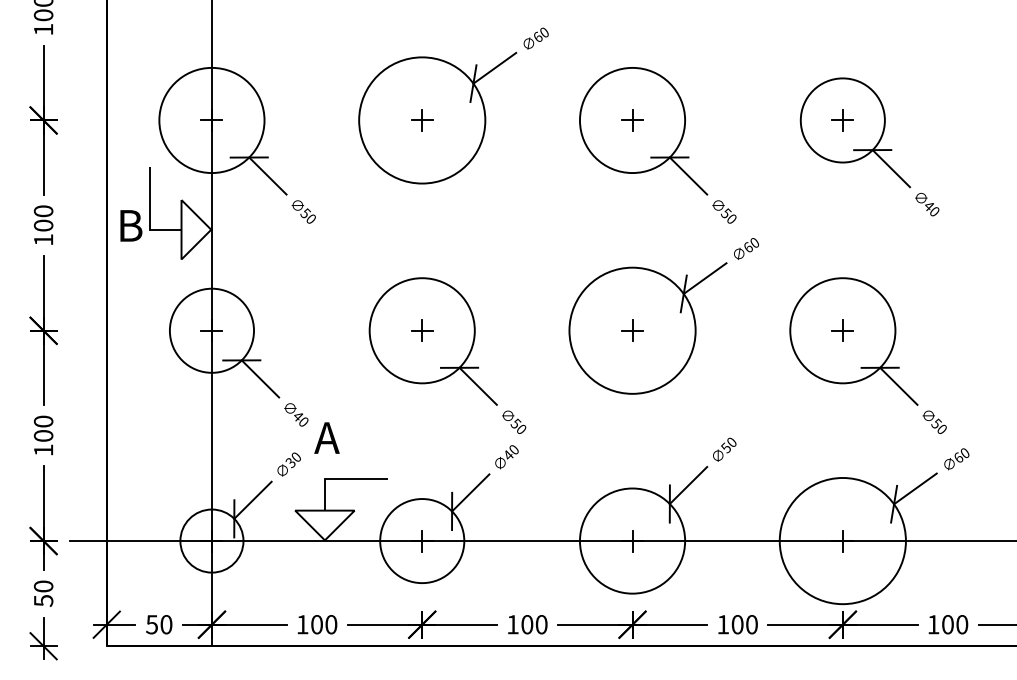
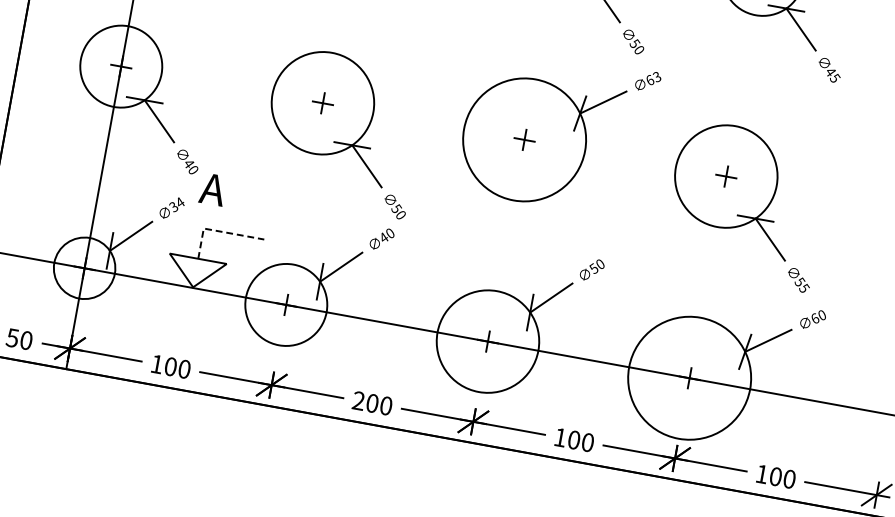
text: (934, 211) -> (834, 78), 40 -> 45
text: (754, 243) -> (656, 77), 60 -> 63
text: (941, 428) -> (803, 287), 50 -> 55
text: (296, 456) -> (180, 201), 30 -> 34
line: (340, 479) -> (218, 231), solid -> dashed
text: (512, 624) -> (358, 400), 100 -> 200

